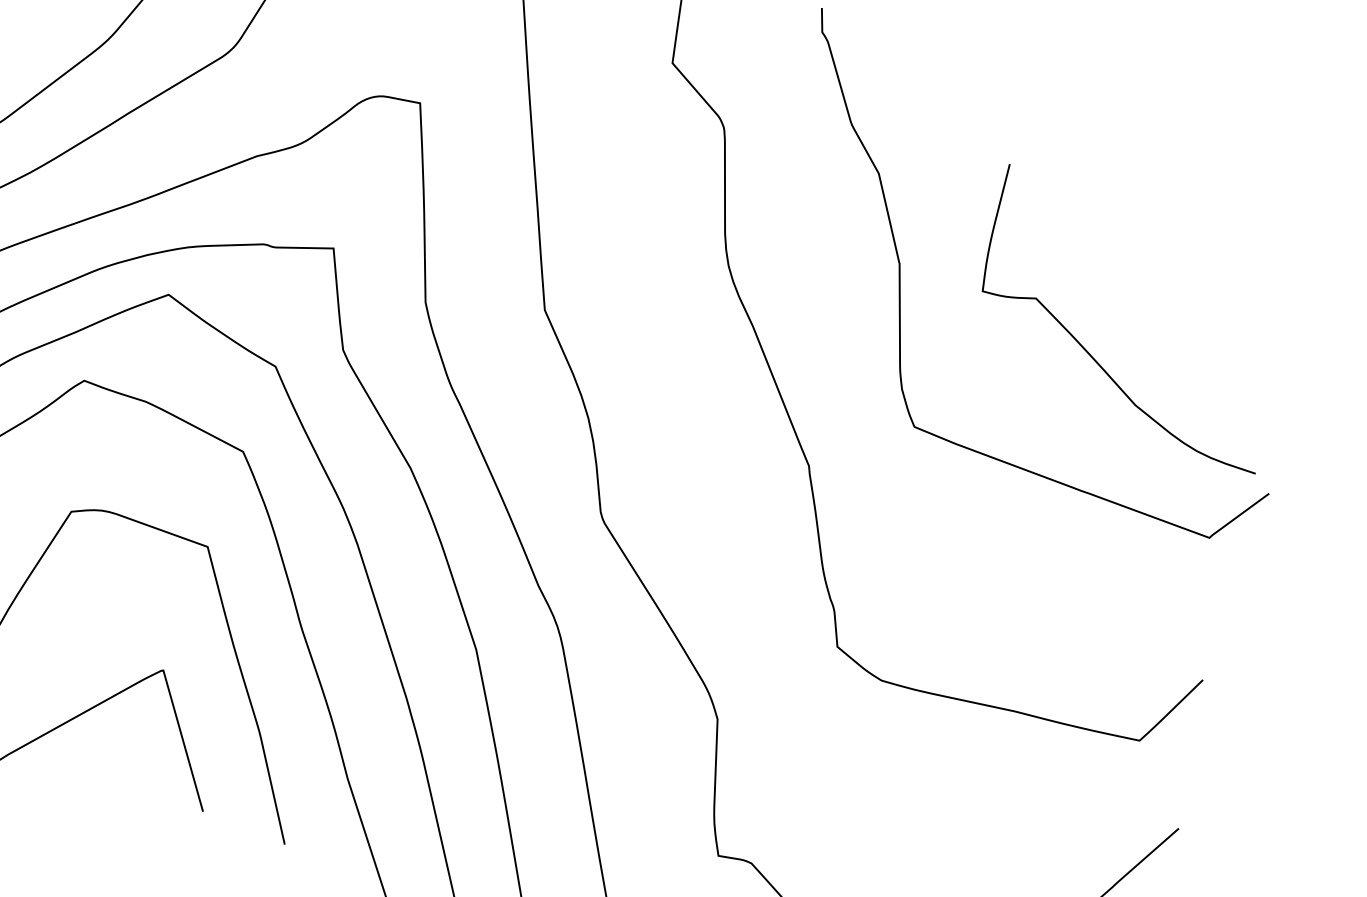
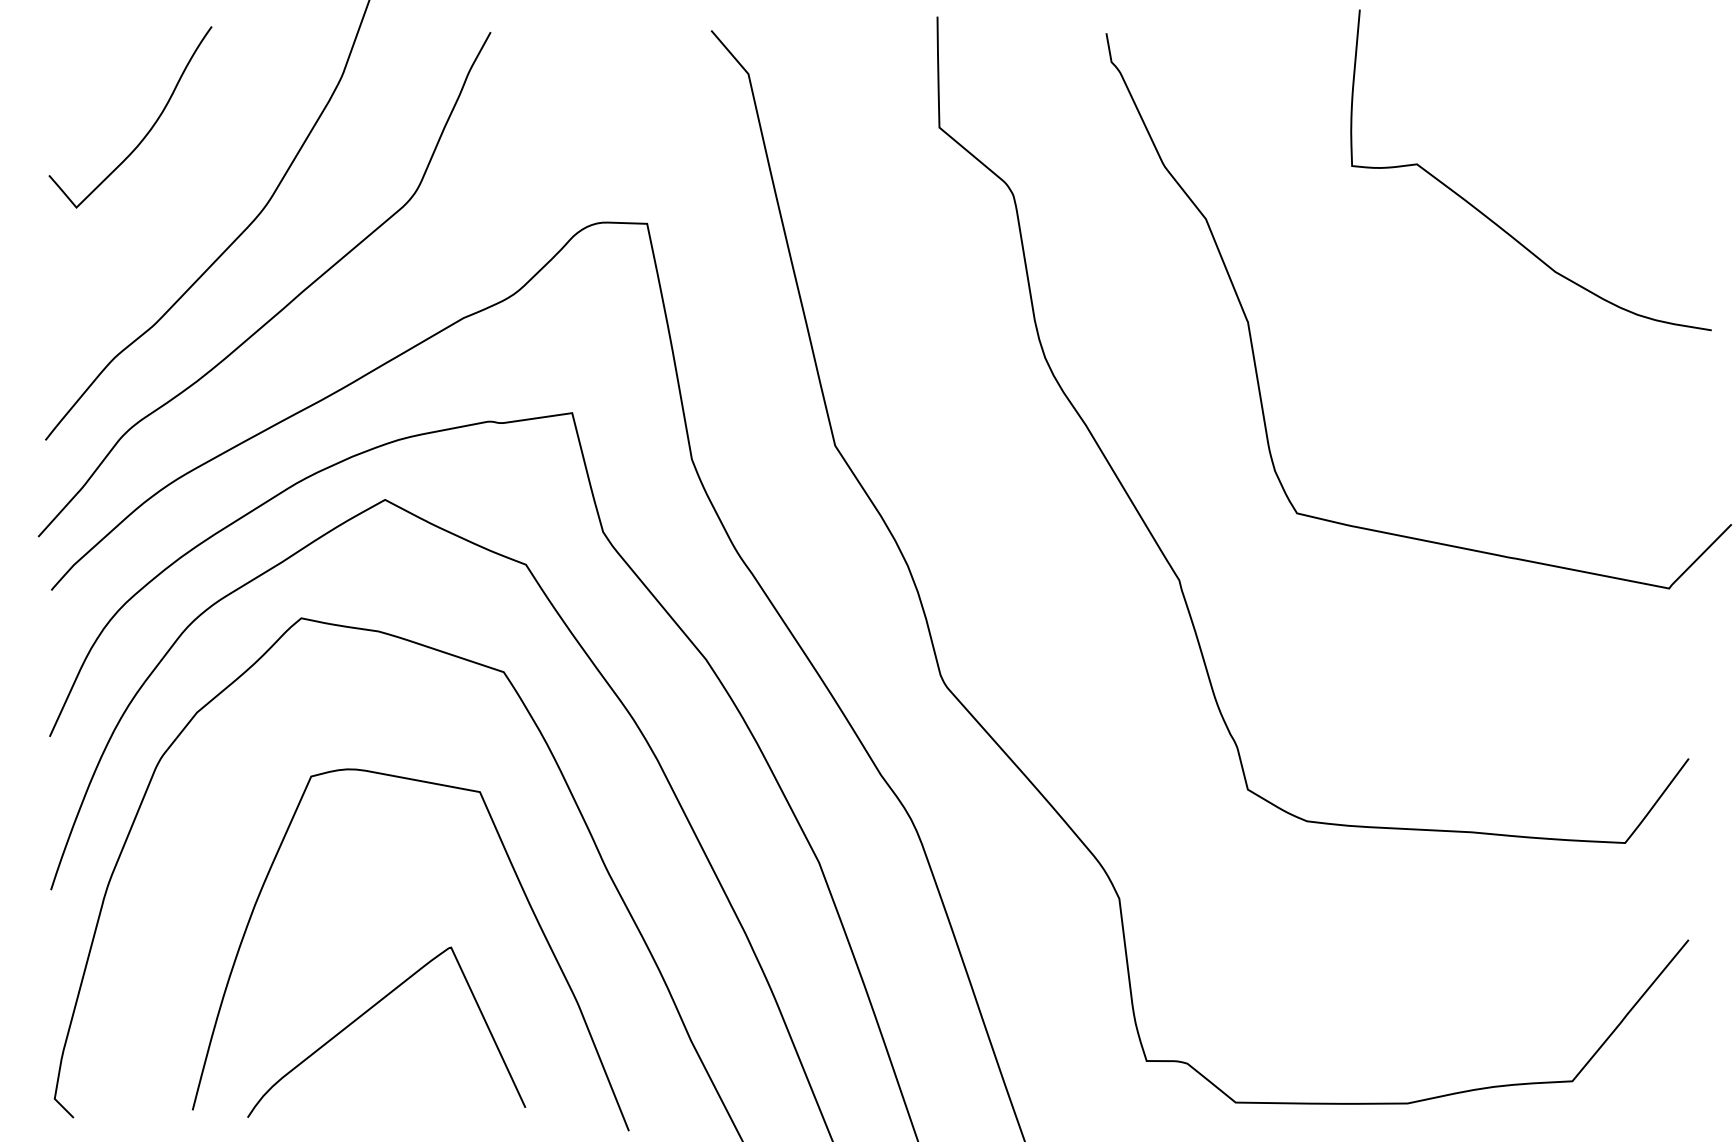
curve: (1088, 351) -> (1489, 217), moved

